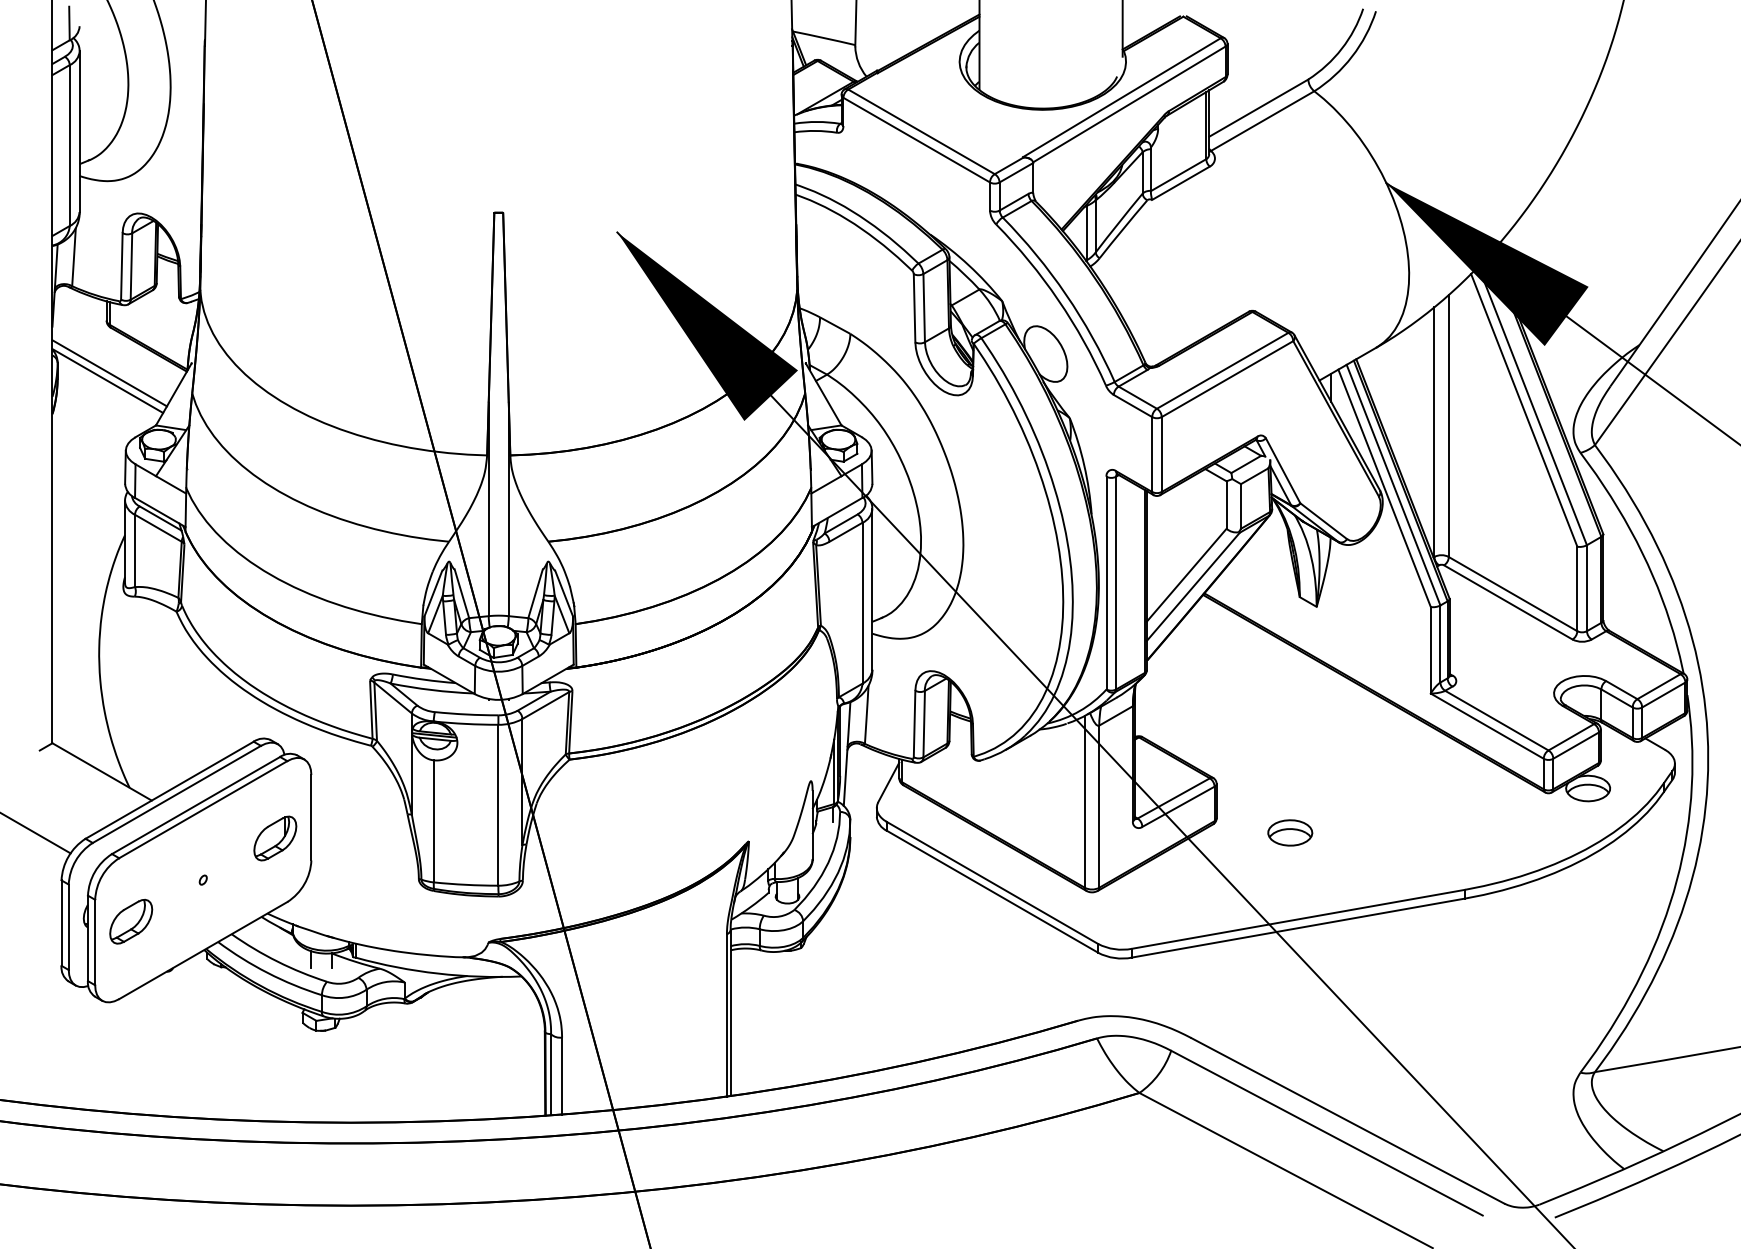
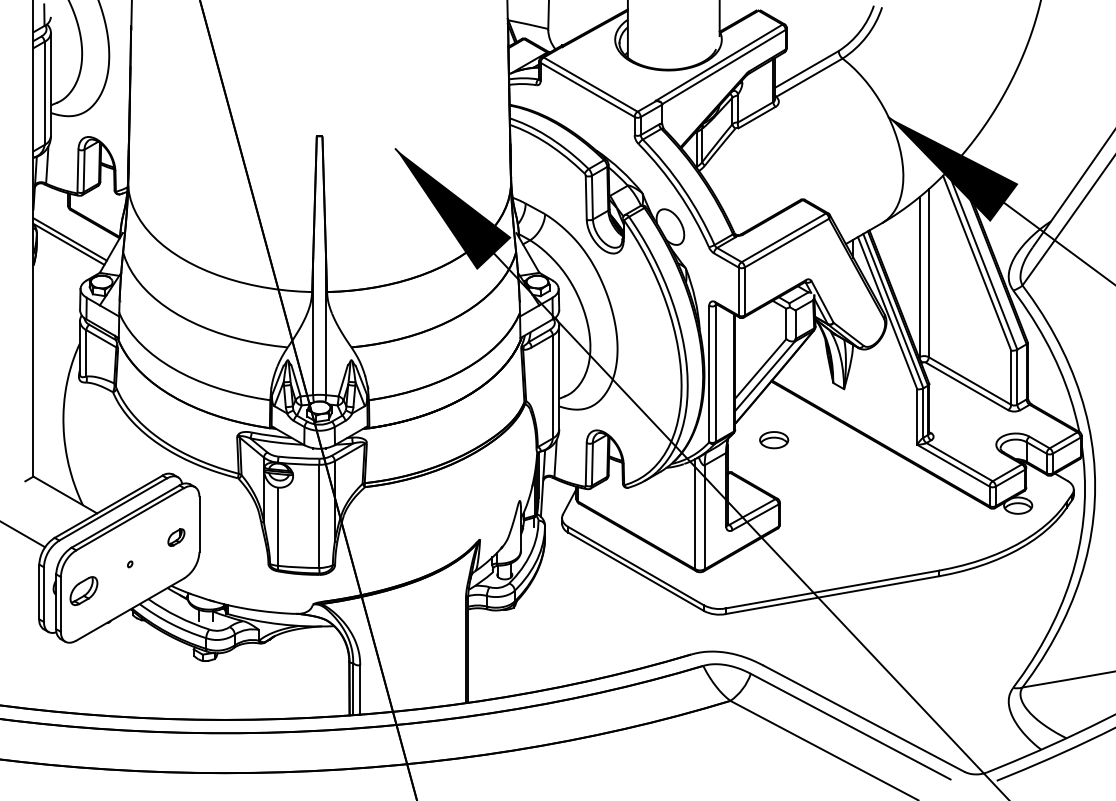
part: (1290, 833) -> (774, 440), moved
part: (275, 838) -> (176, 537), size x0.6

